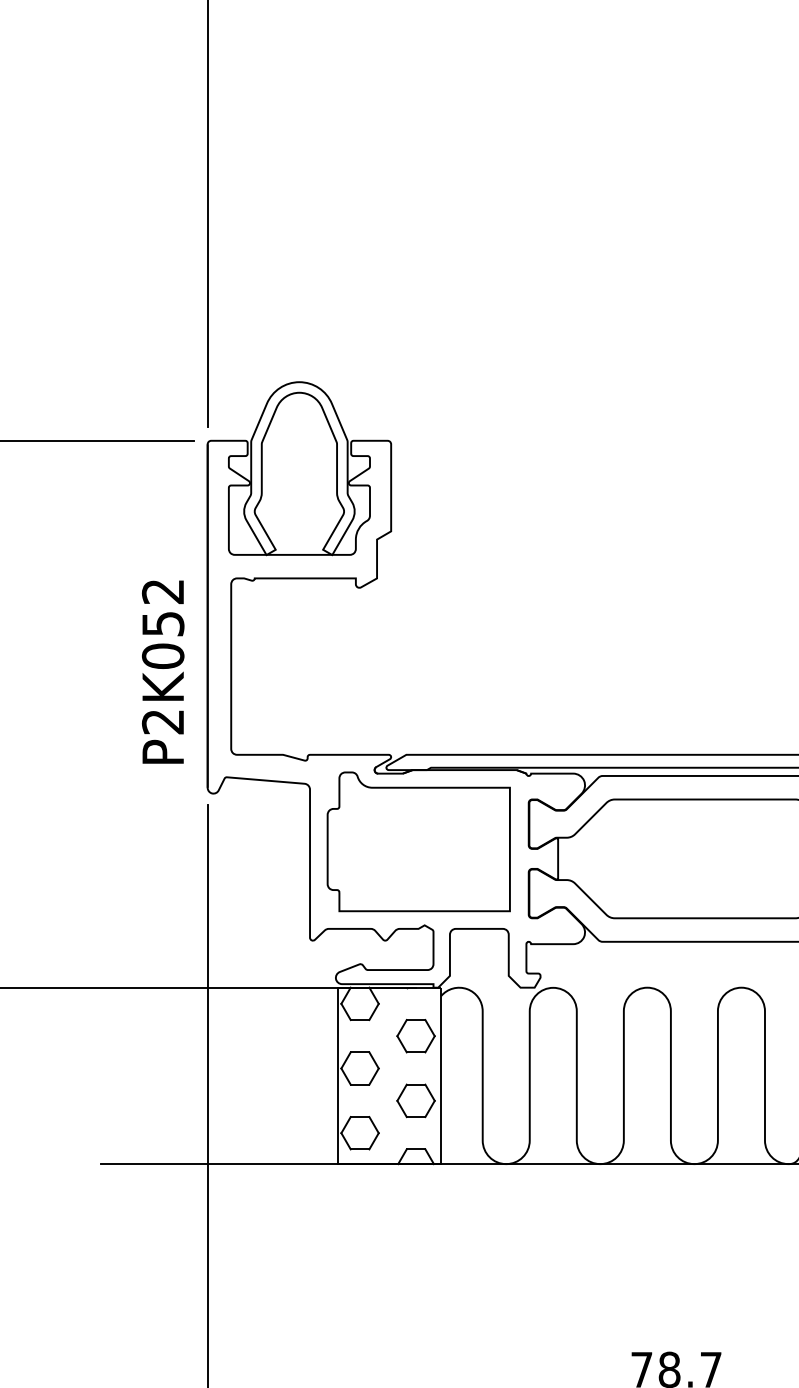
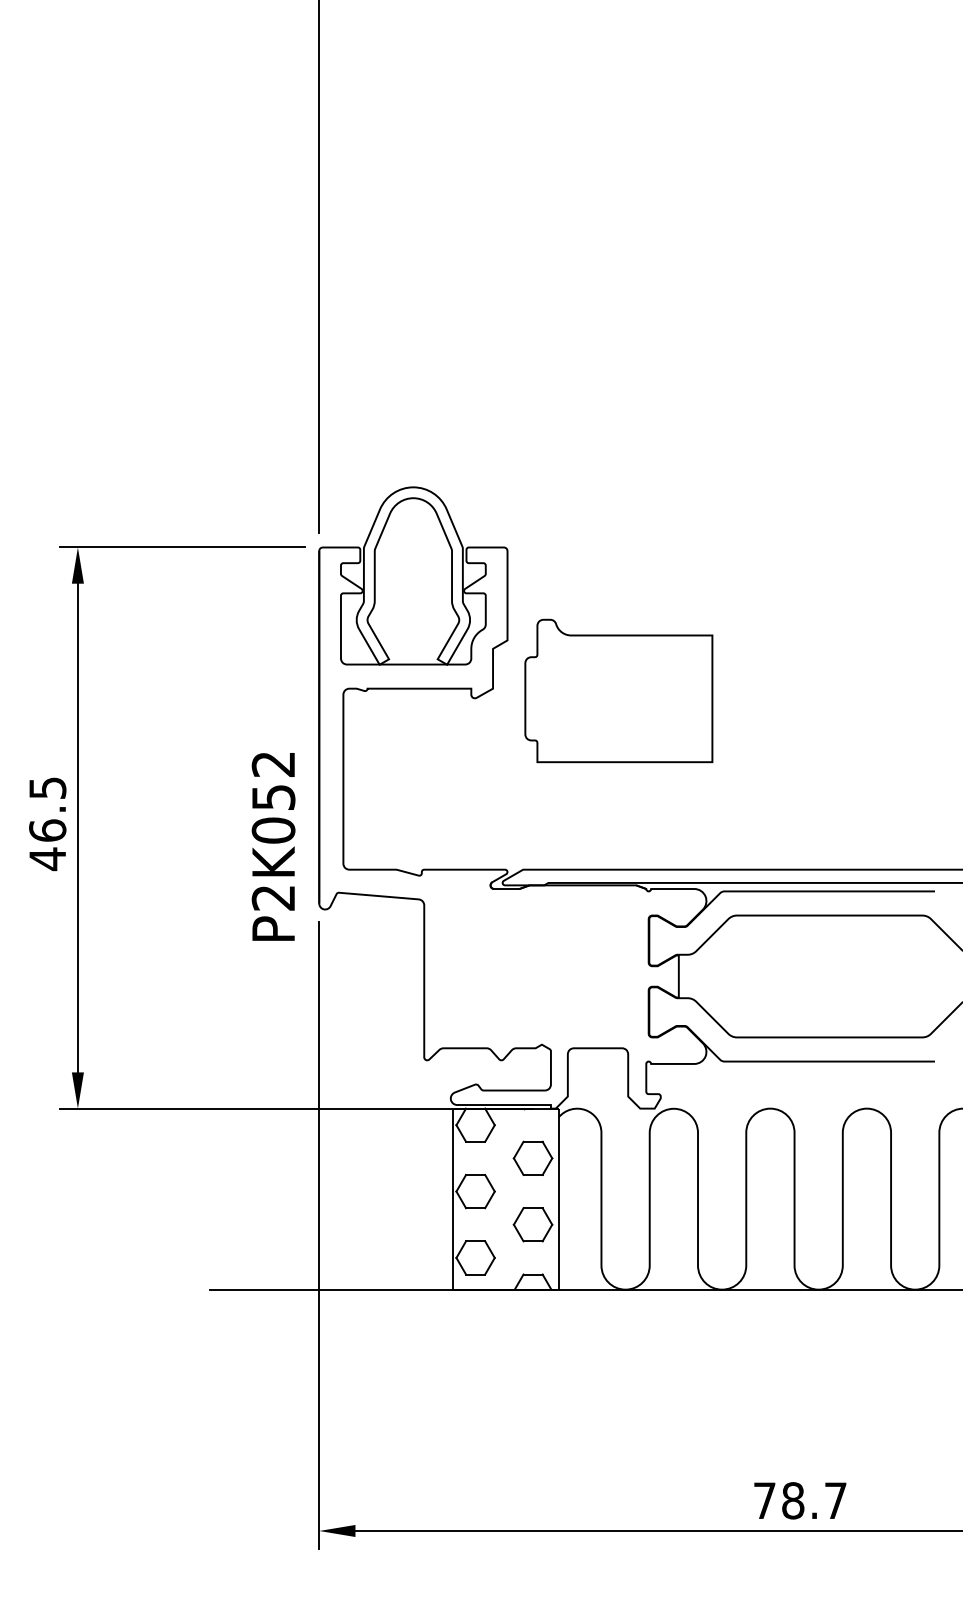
text: (163, 671) -> (273, 846), moved
part: (418, 841) -> (618, 690), moved

